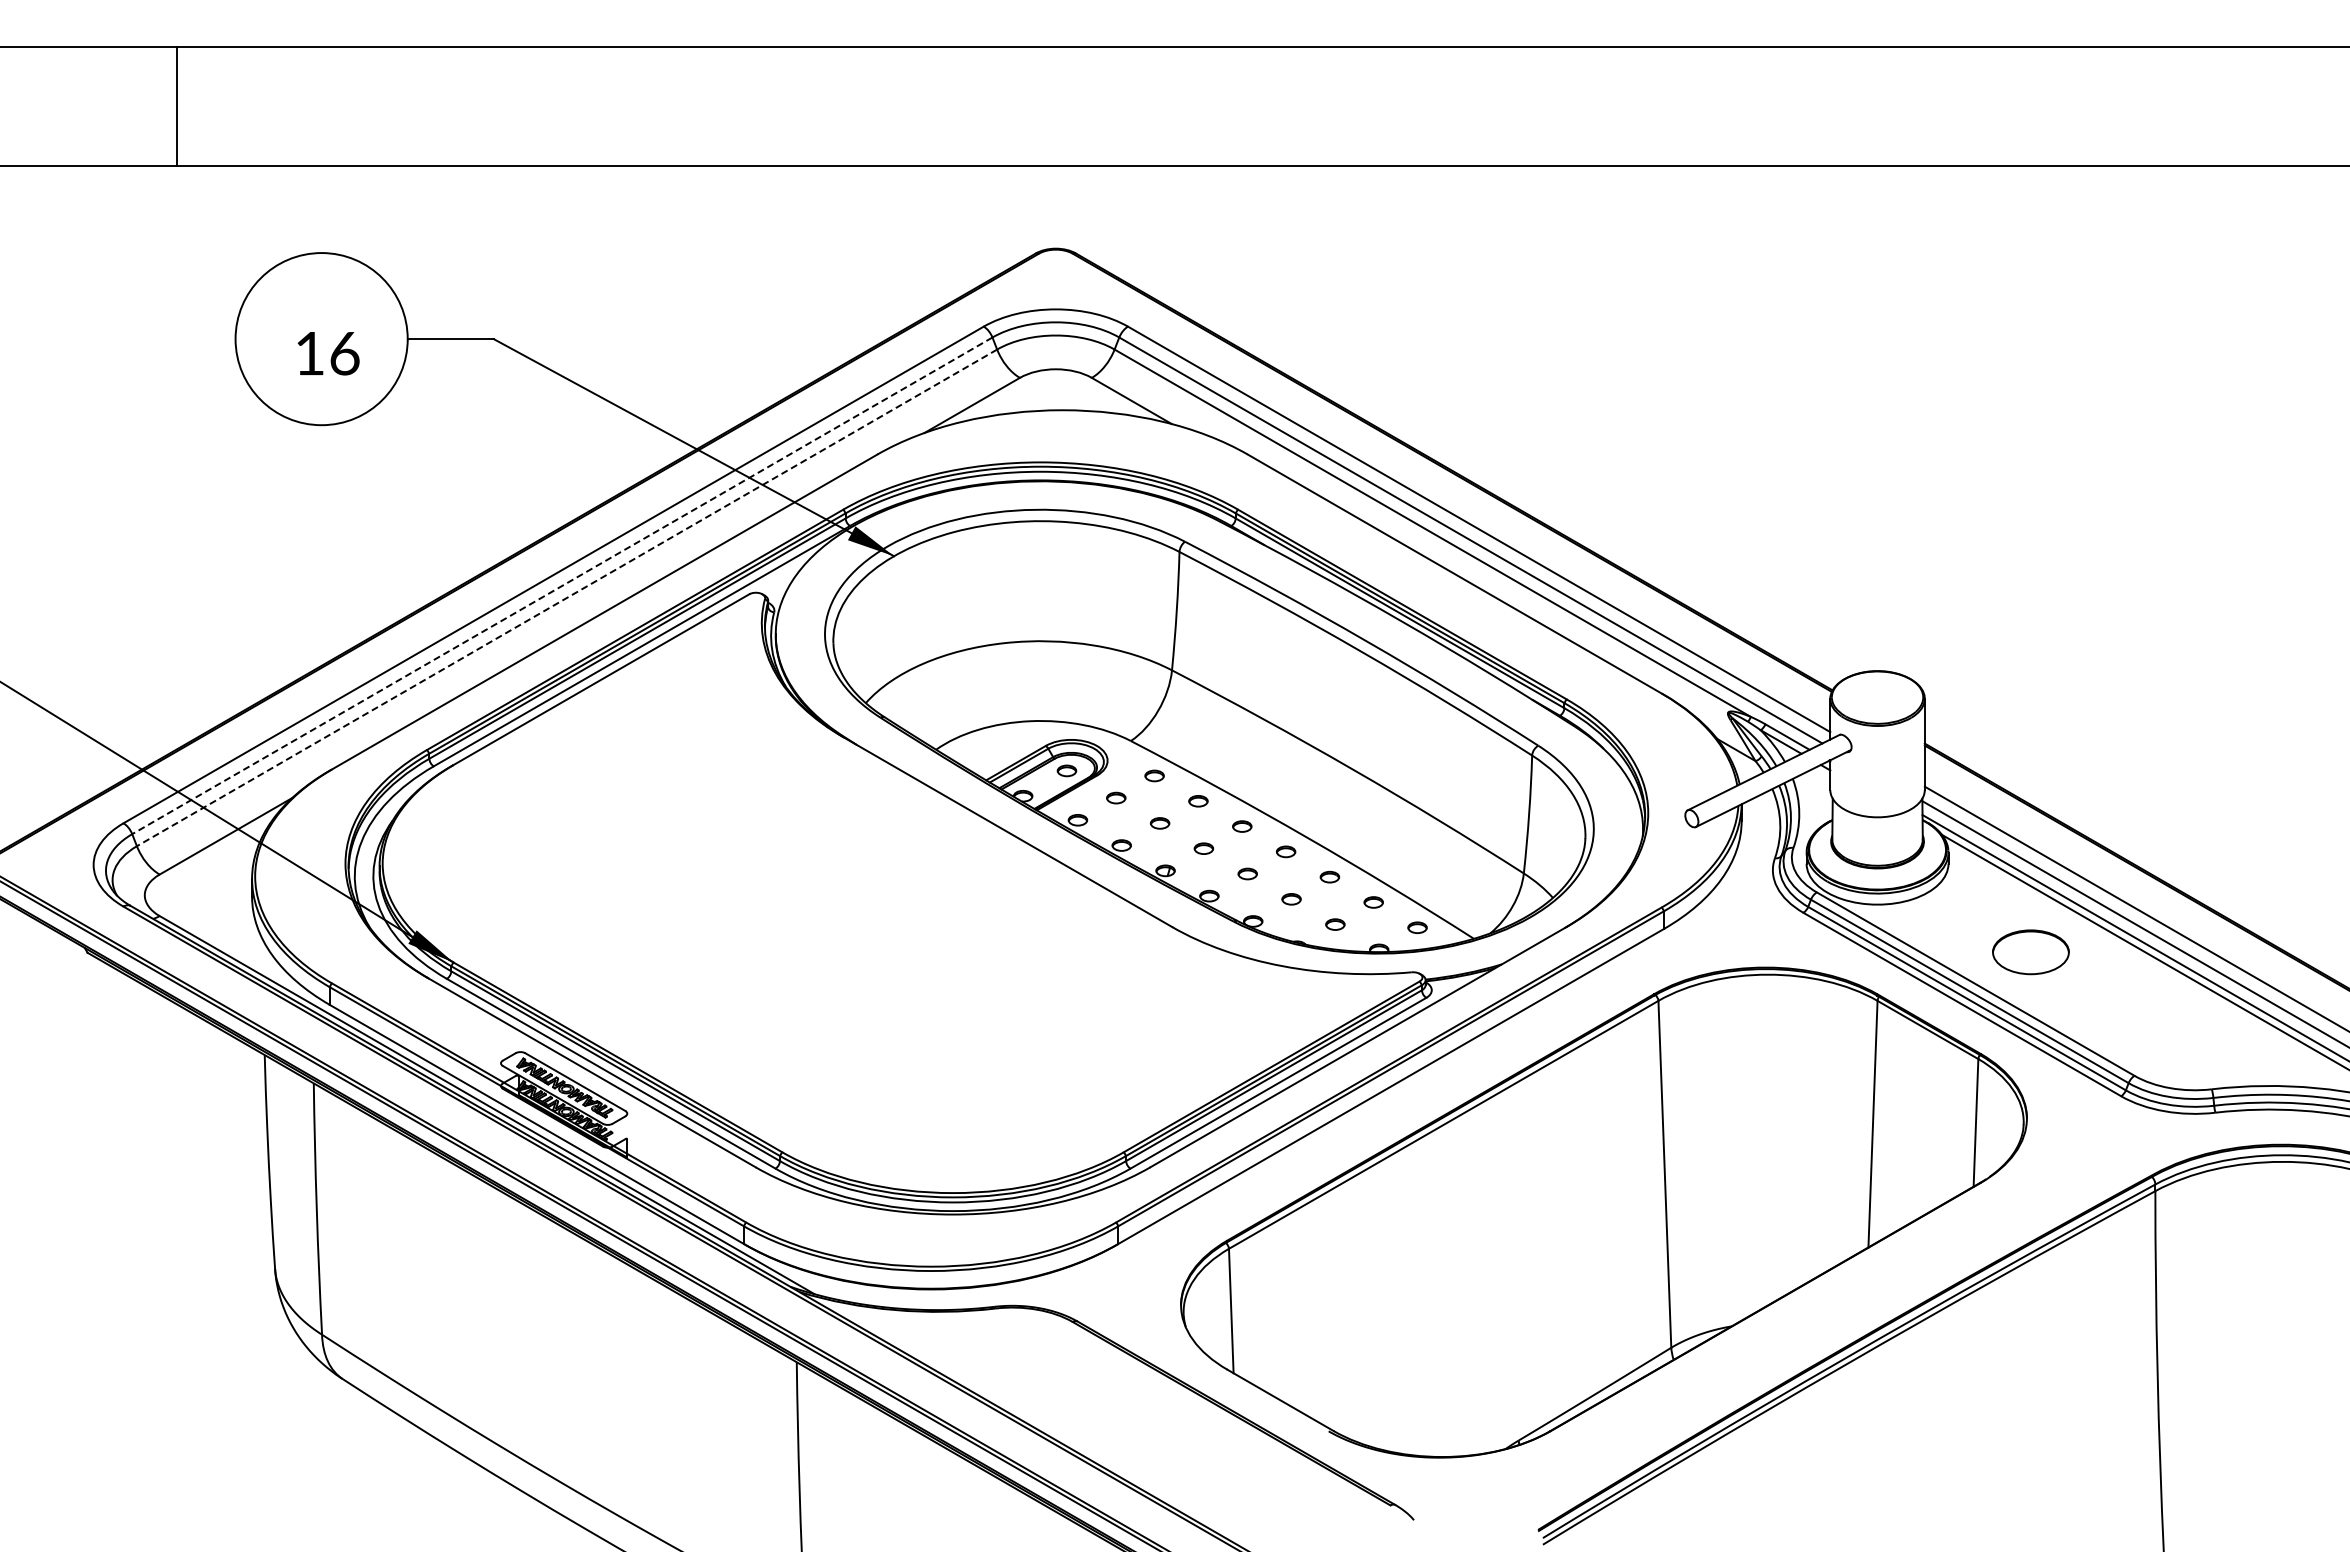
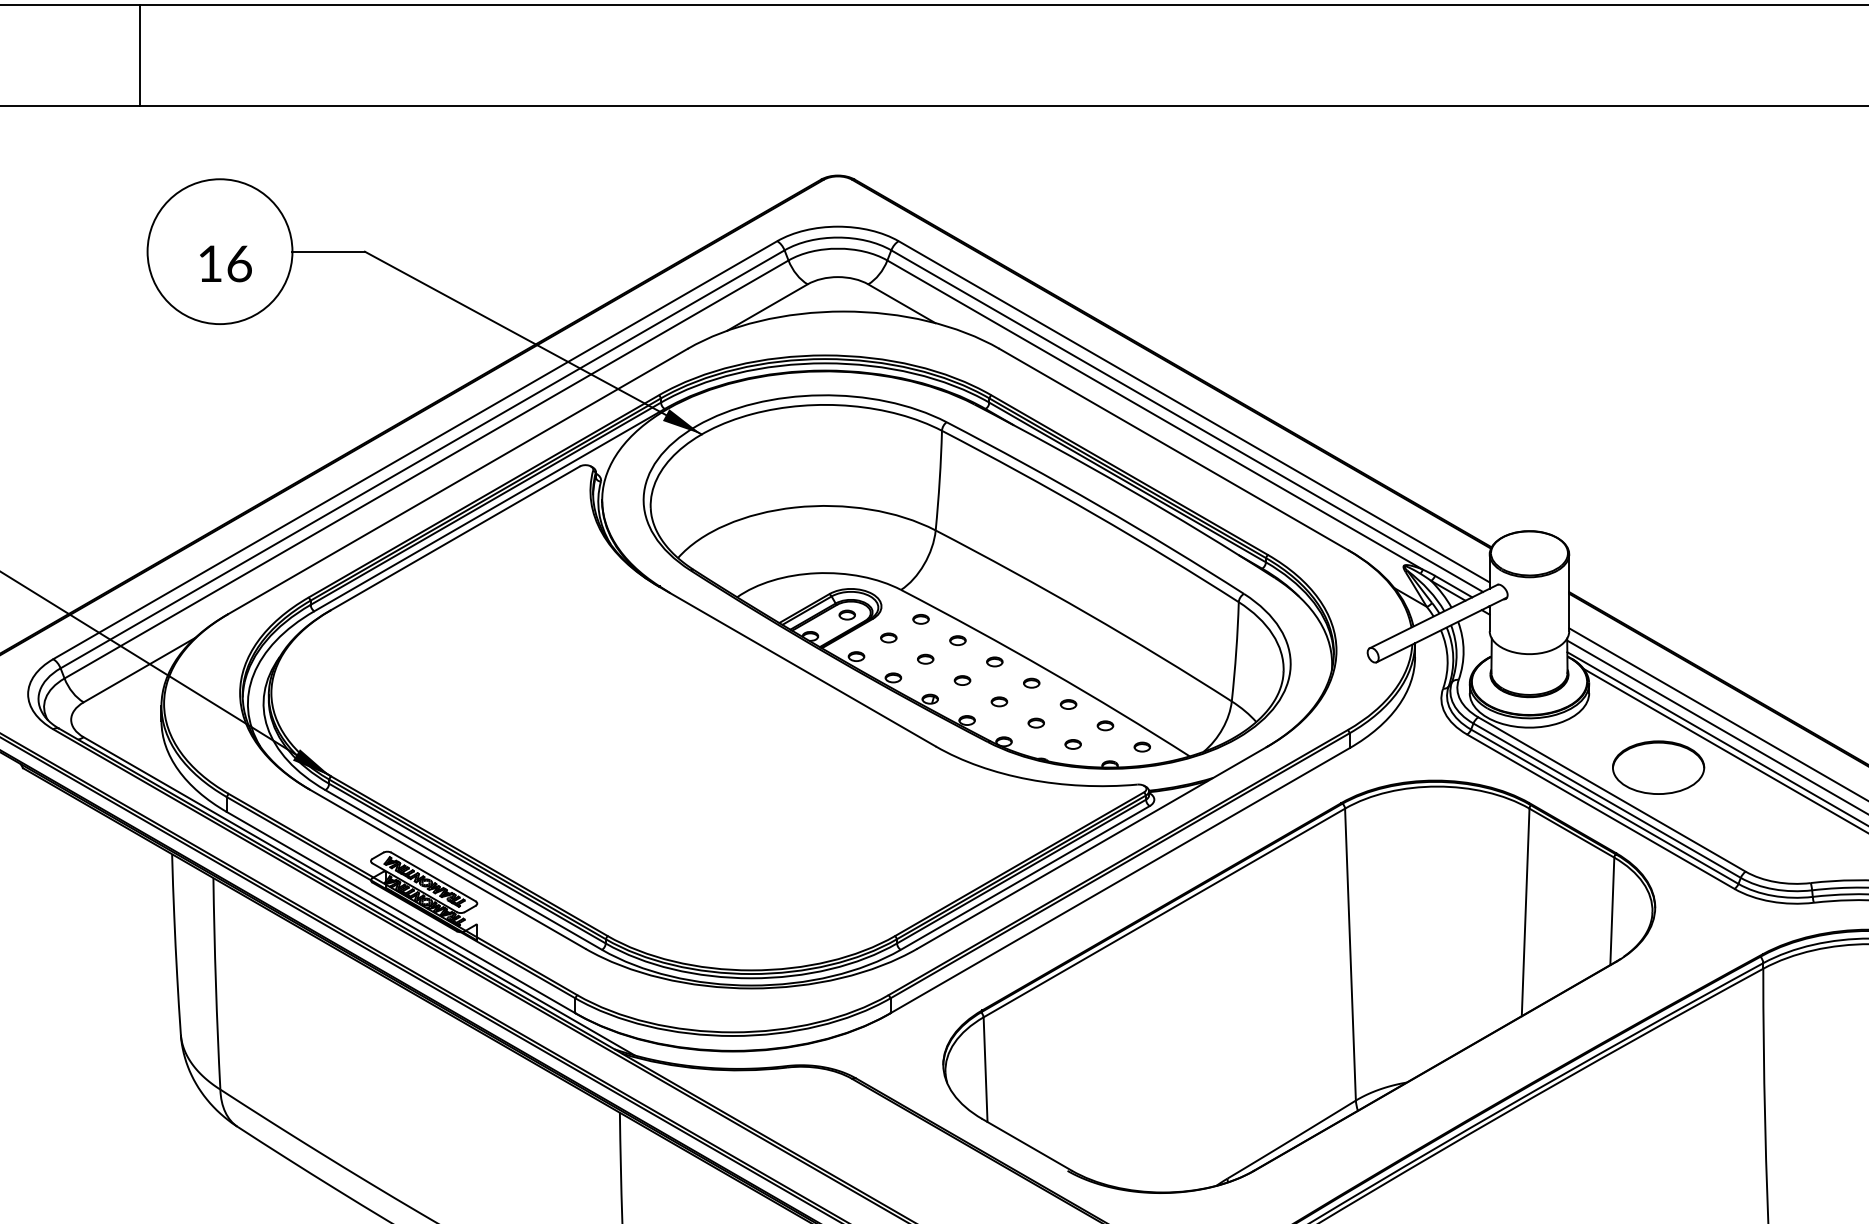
line: (177, 106) -> (139, 55), moved
line: (562, 585) -> (422, 459), dashed -> solid
line: (567, 597) -> (426, 469), dashed -> solid
part: (2030, 952) -> (1658, 767), size x1.43

